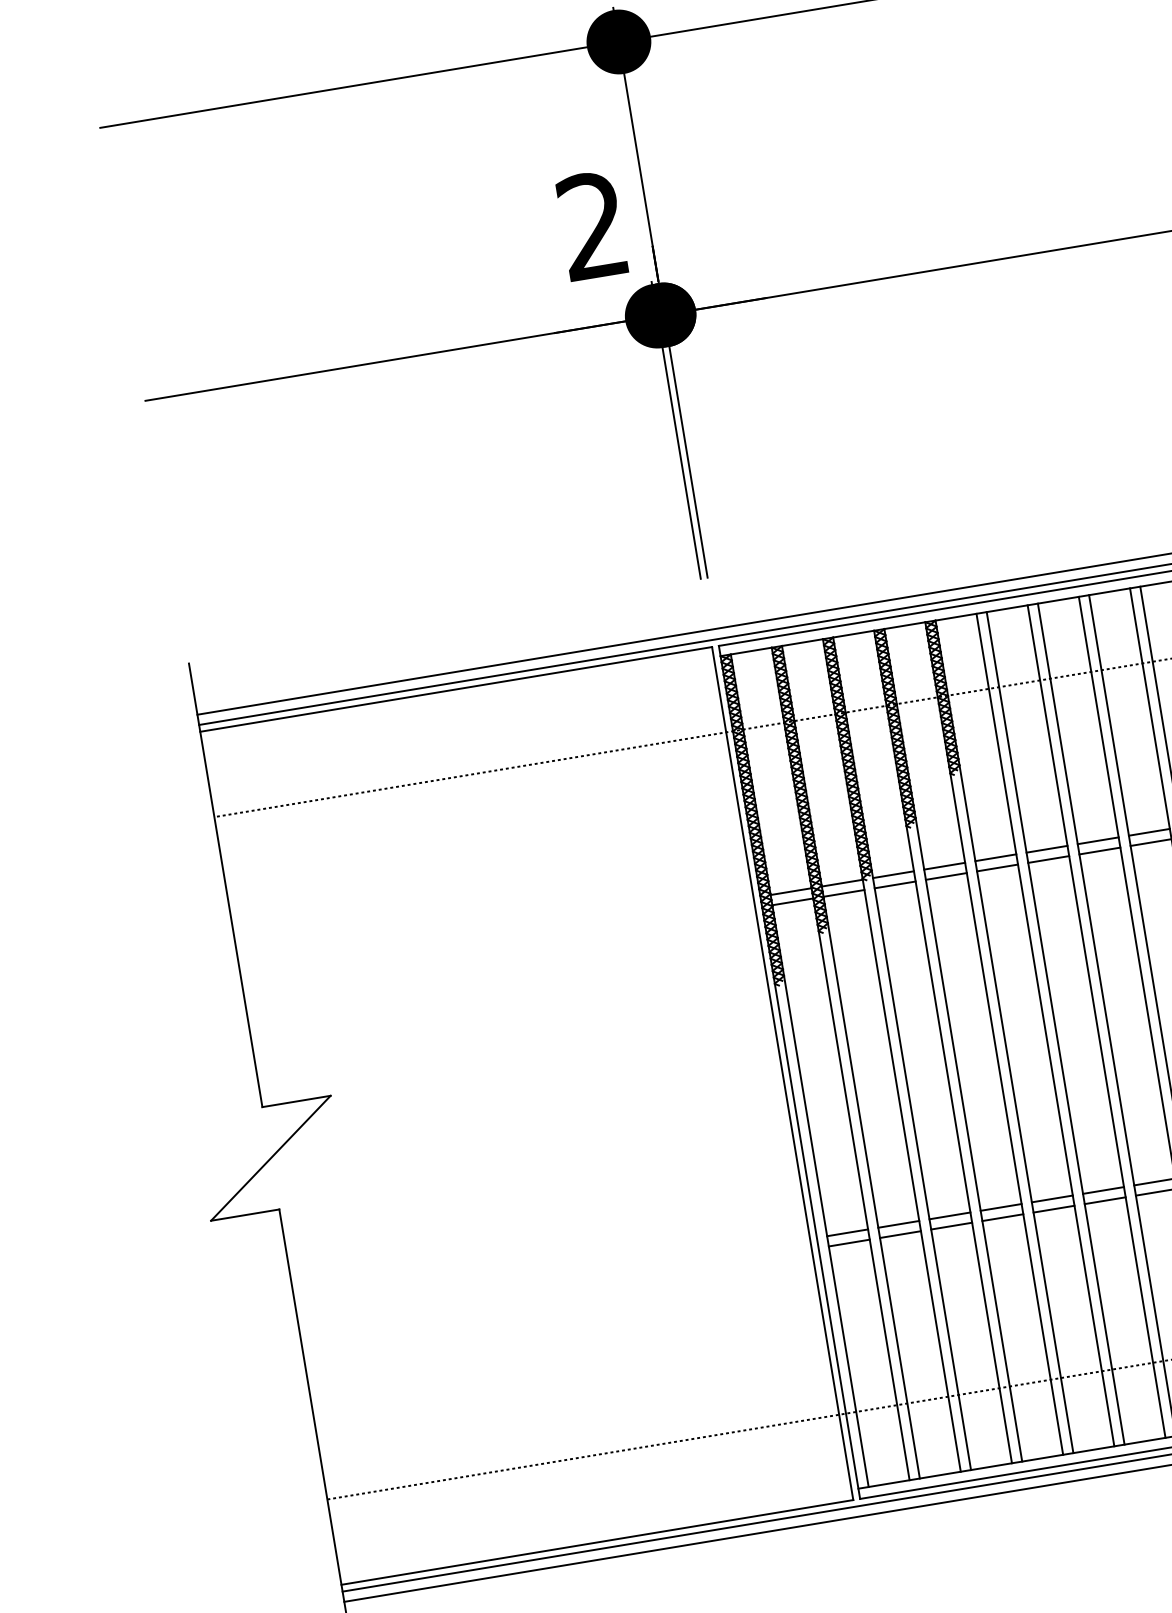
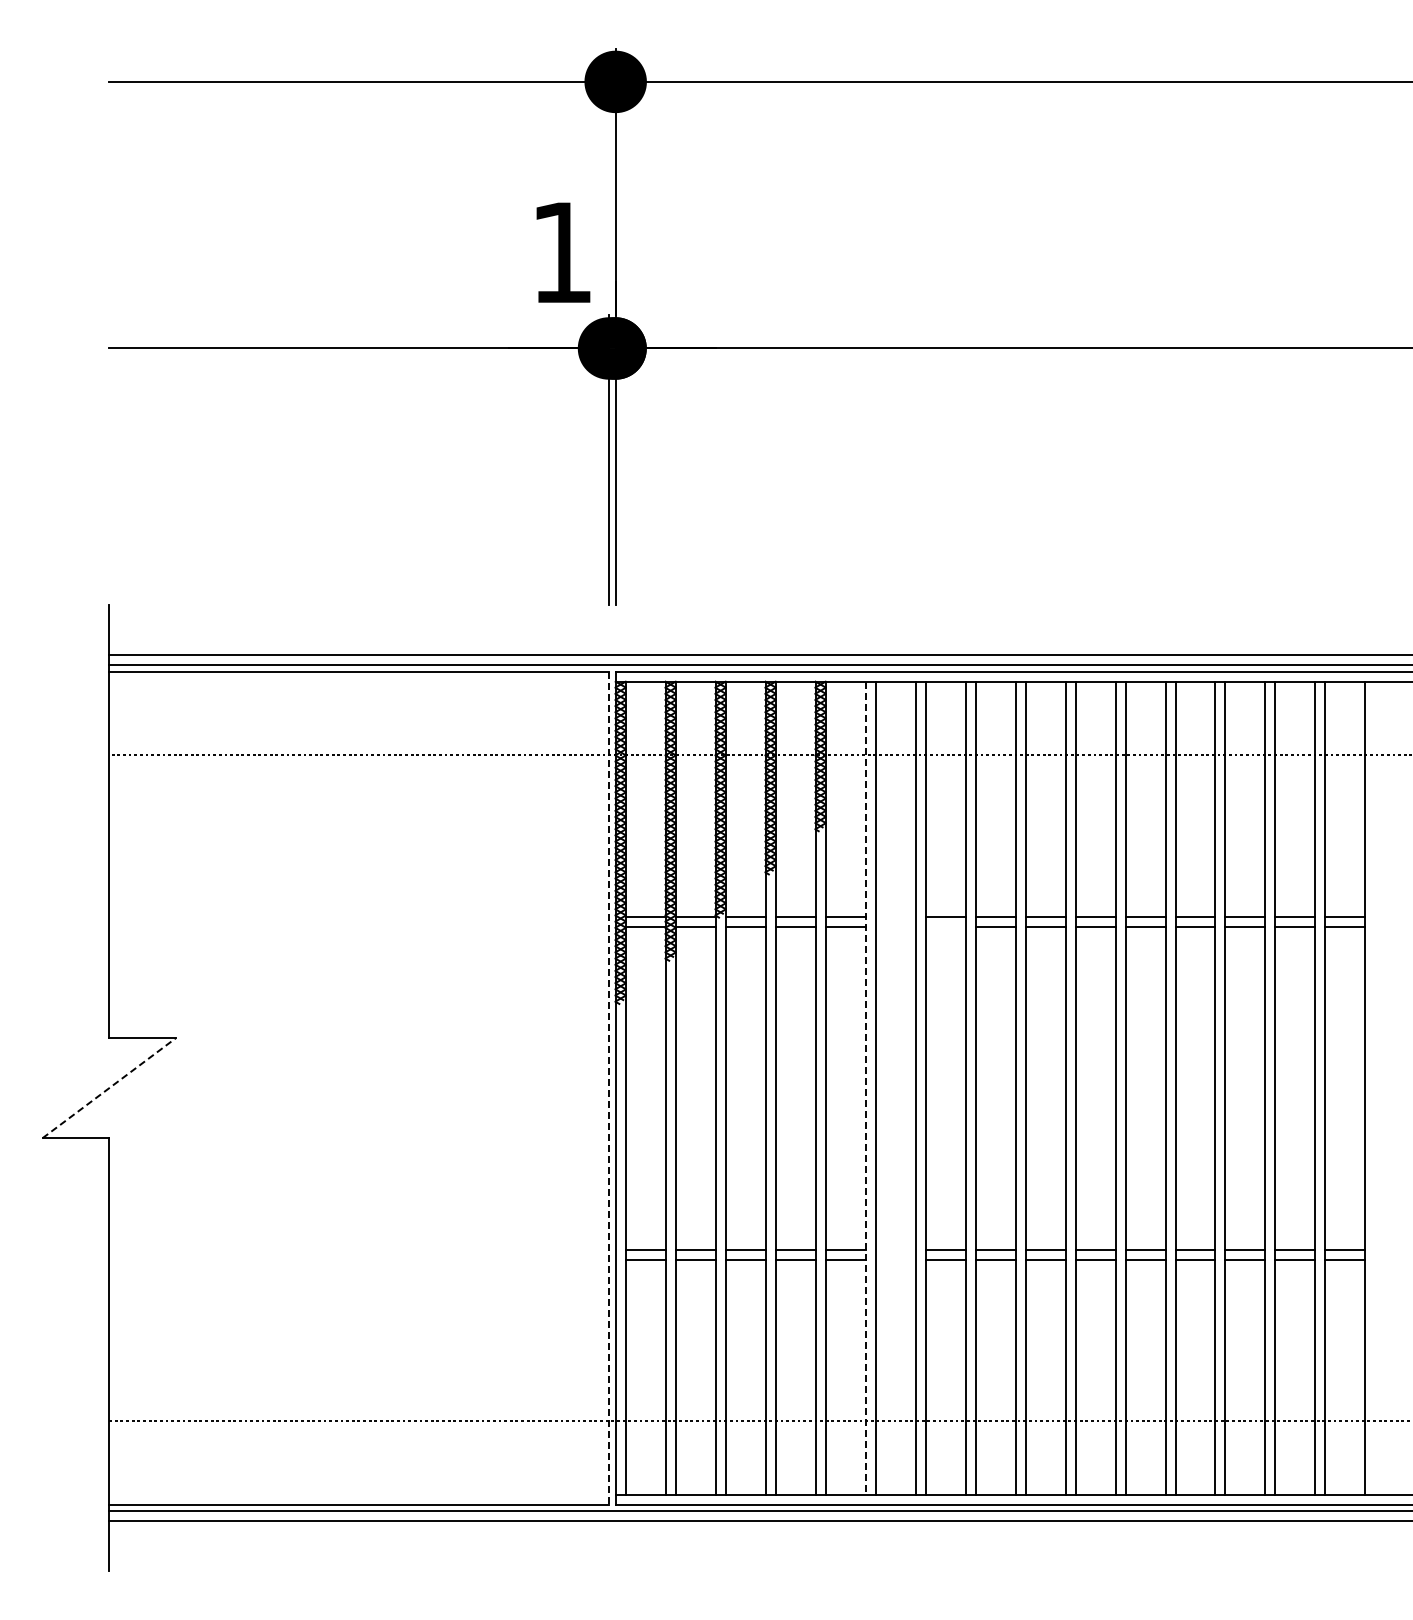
text: (592, 224) -> (561, 251), 2 -> 1
line: (1046, 849) -> (895, 916), removed
line: (1099, 850) -> (945, 926), removed
line: (1048, 859) -> (895, 926), removed
line: (1045, 1030) -> (865, 1088), solid -> dashed
line: (783, 1073) -> (609, 1088), solid -> dashed
line: (271, 1157) -> (109, 1087), solid -> dashed
line: (1103, 1190) -> (895, 1249), removed
line: (1105, 1200) -> (895, 1259), removed

